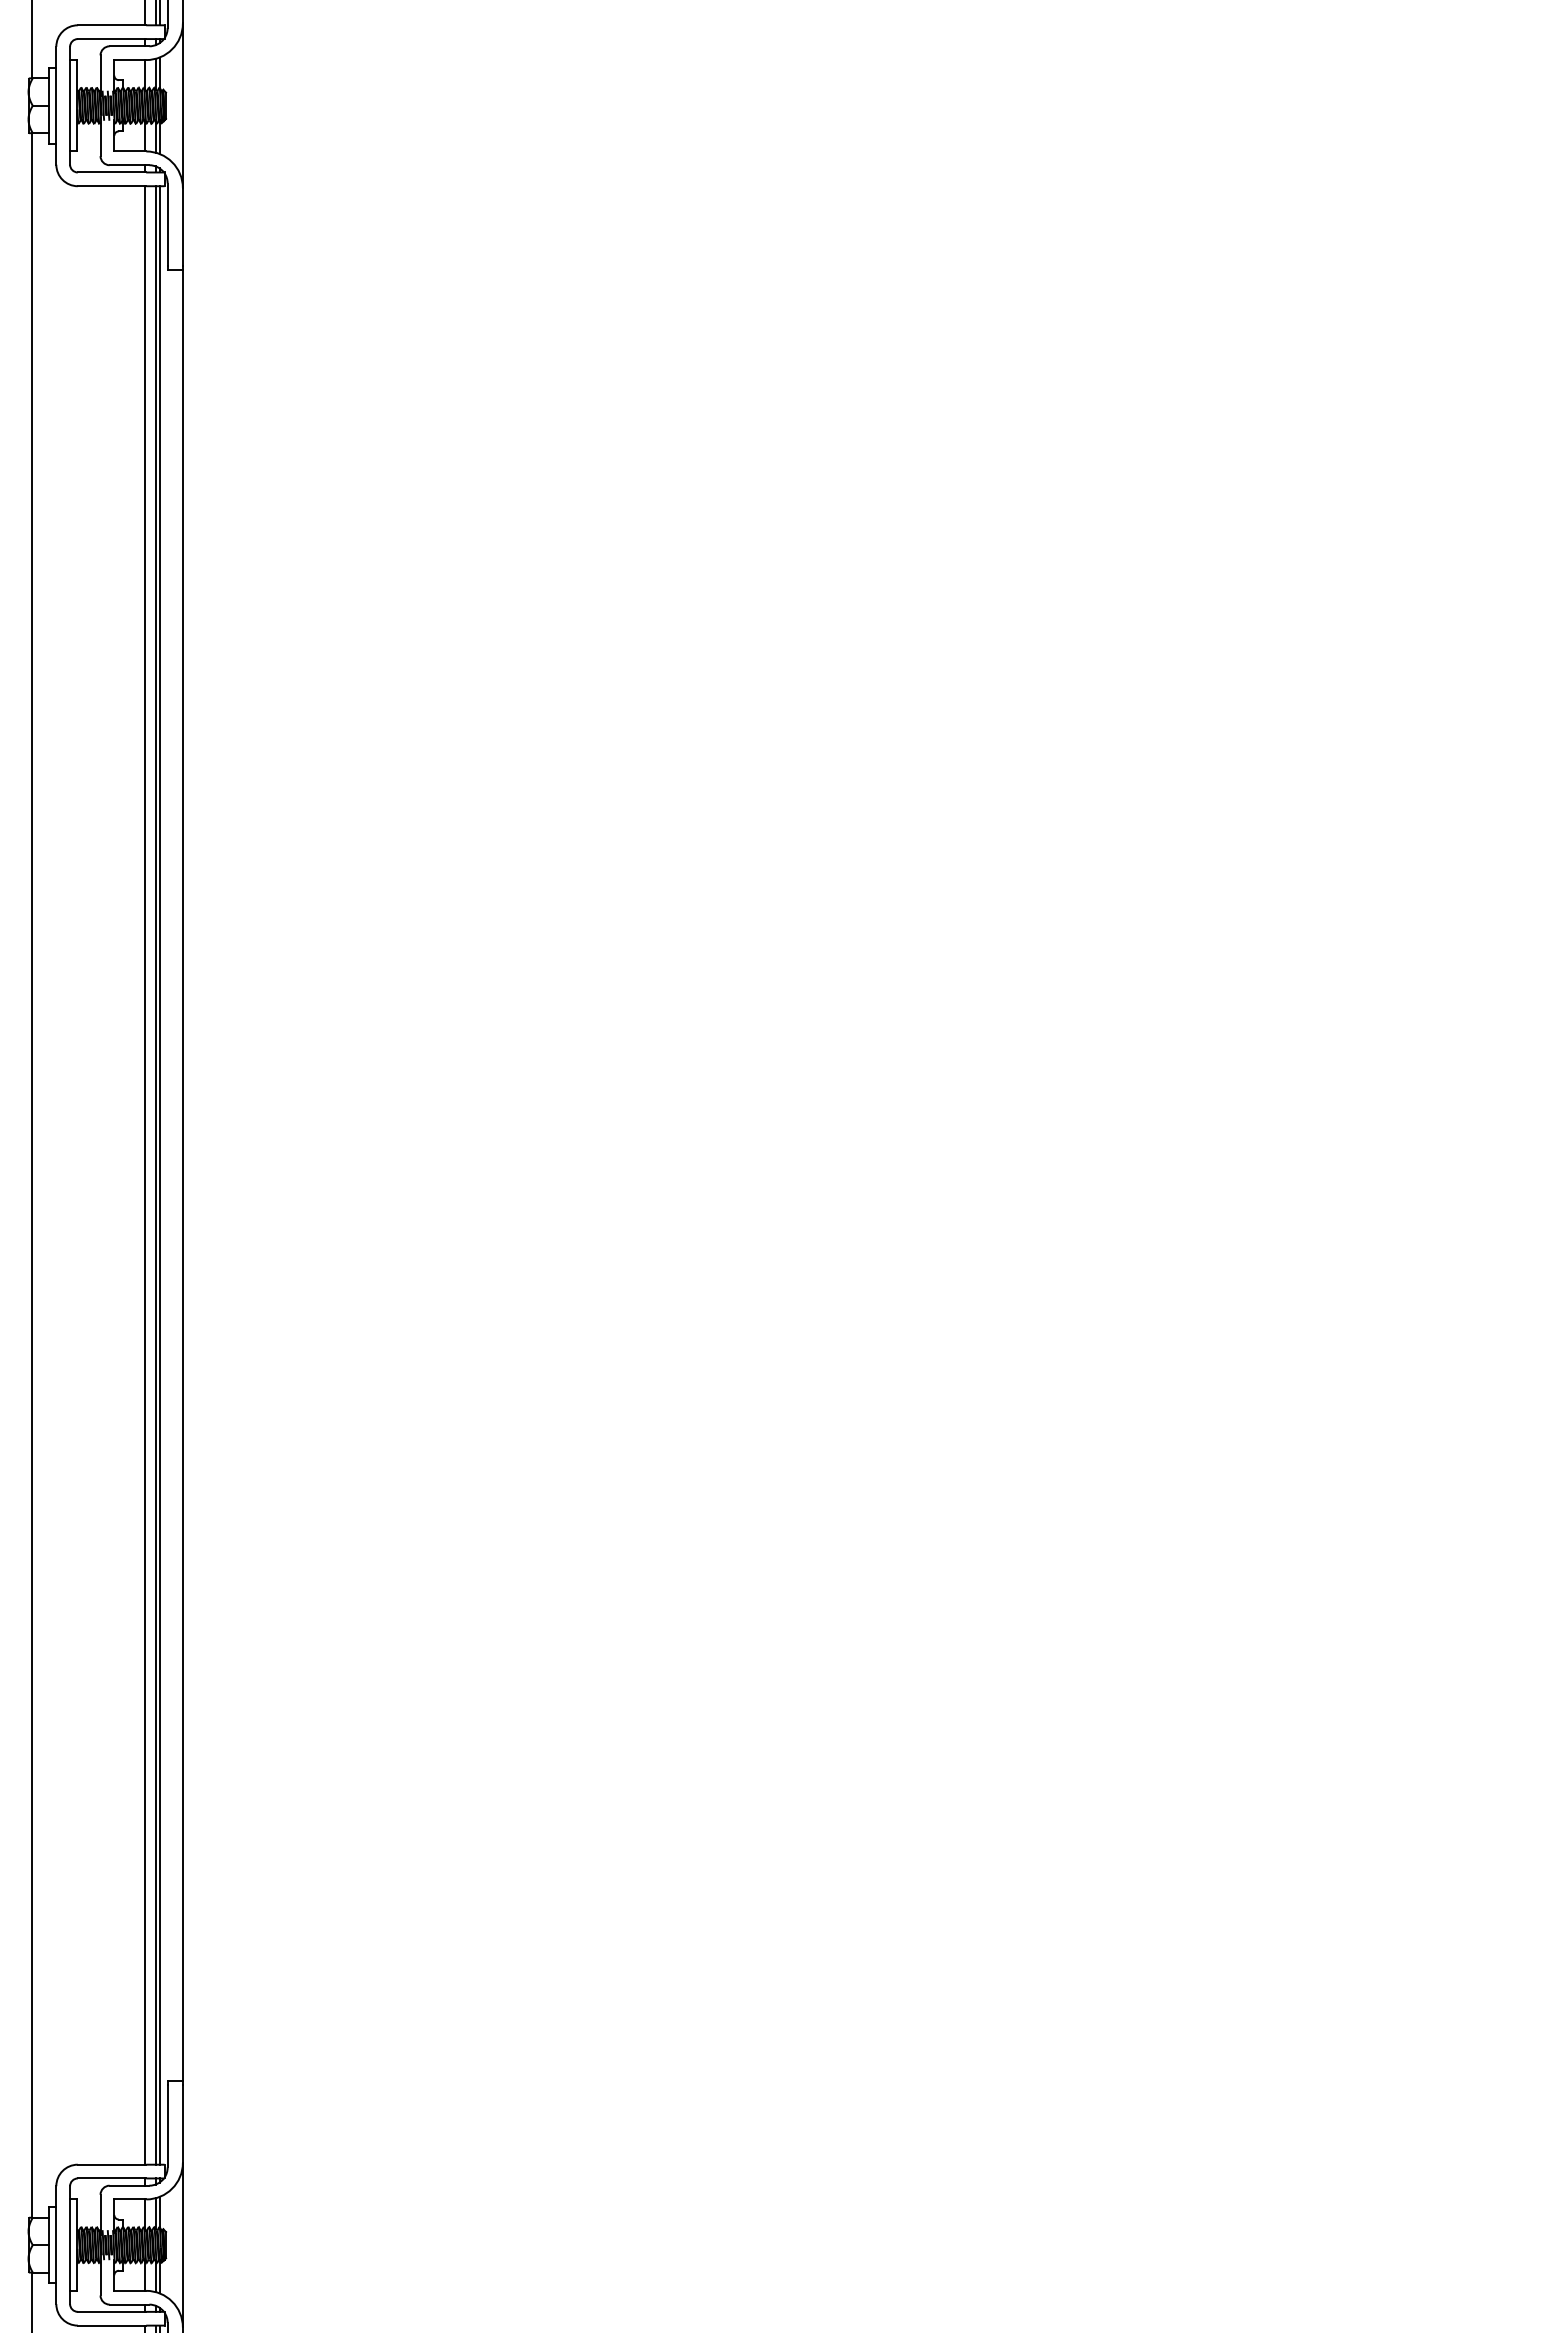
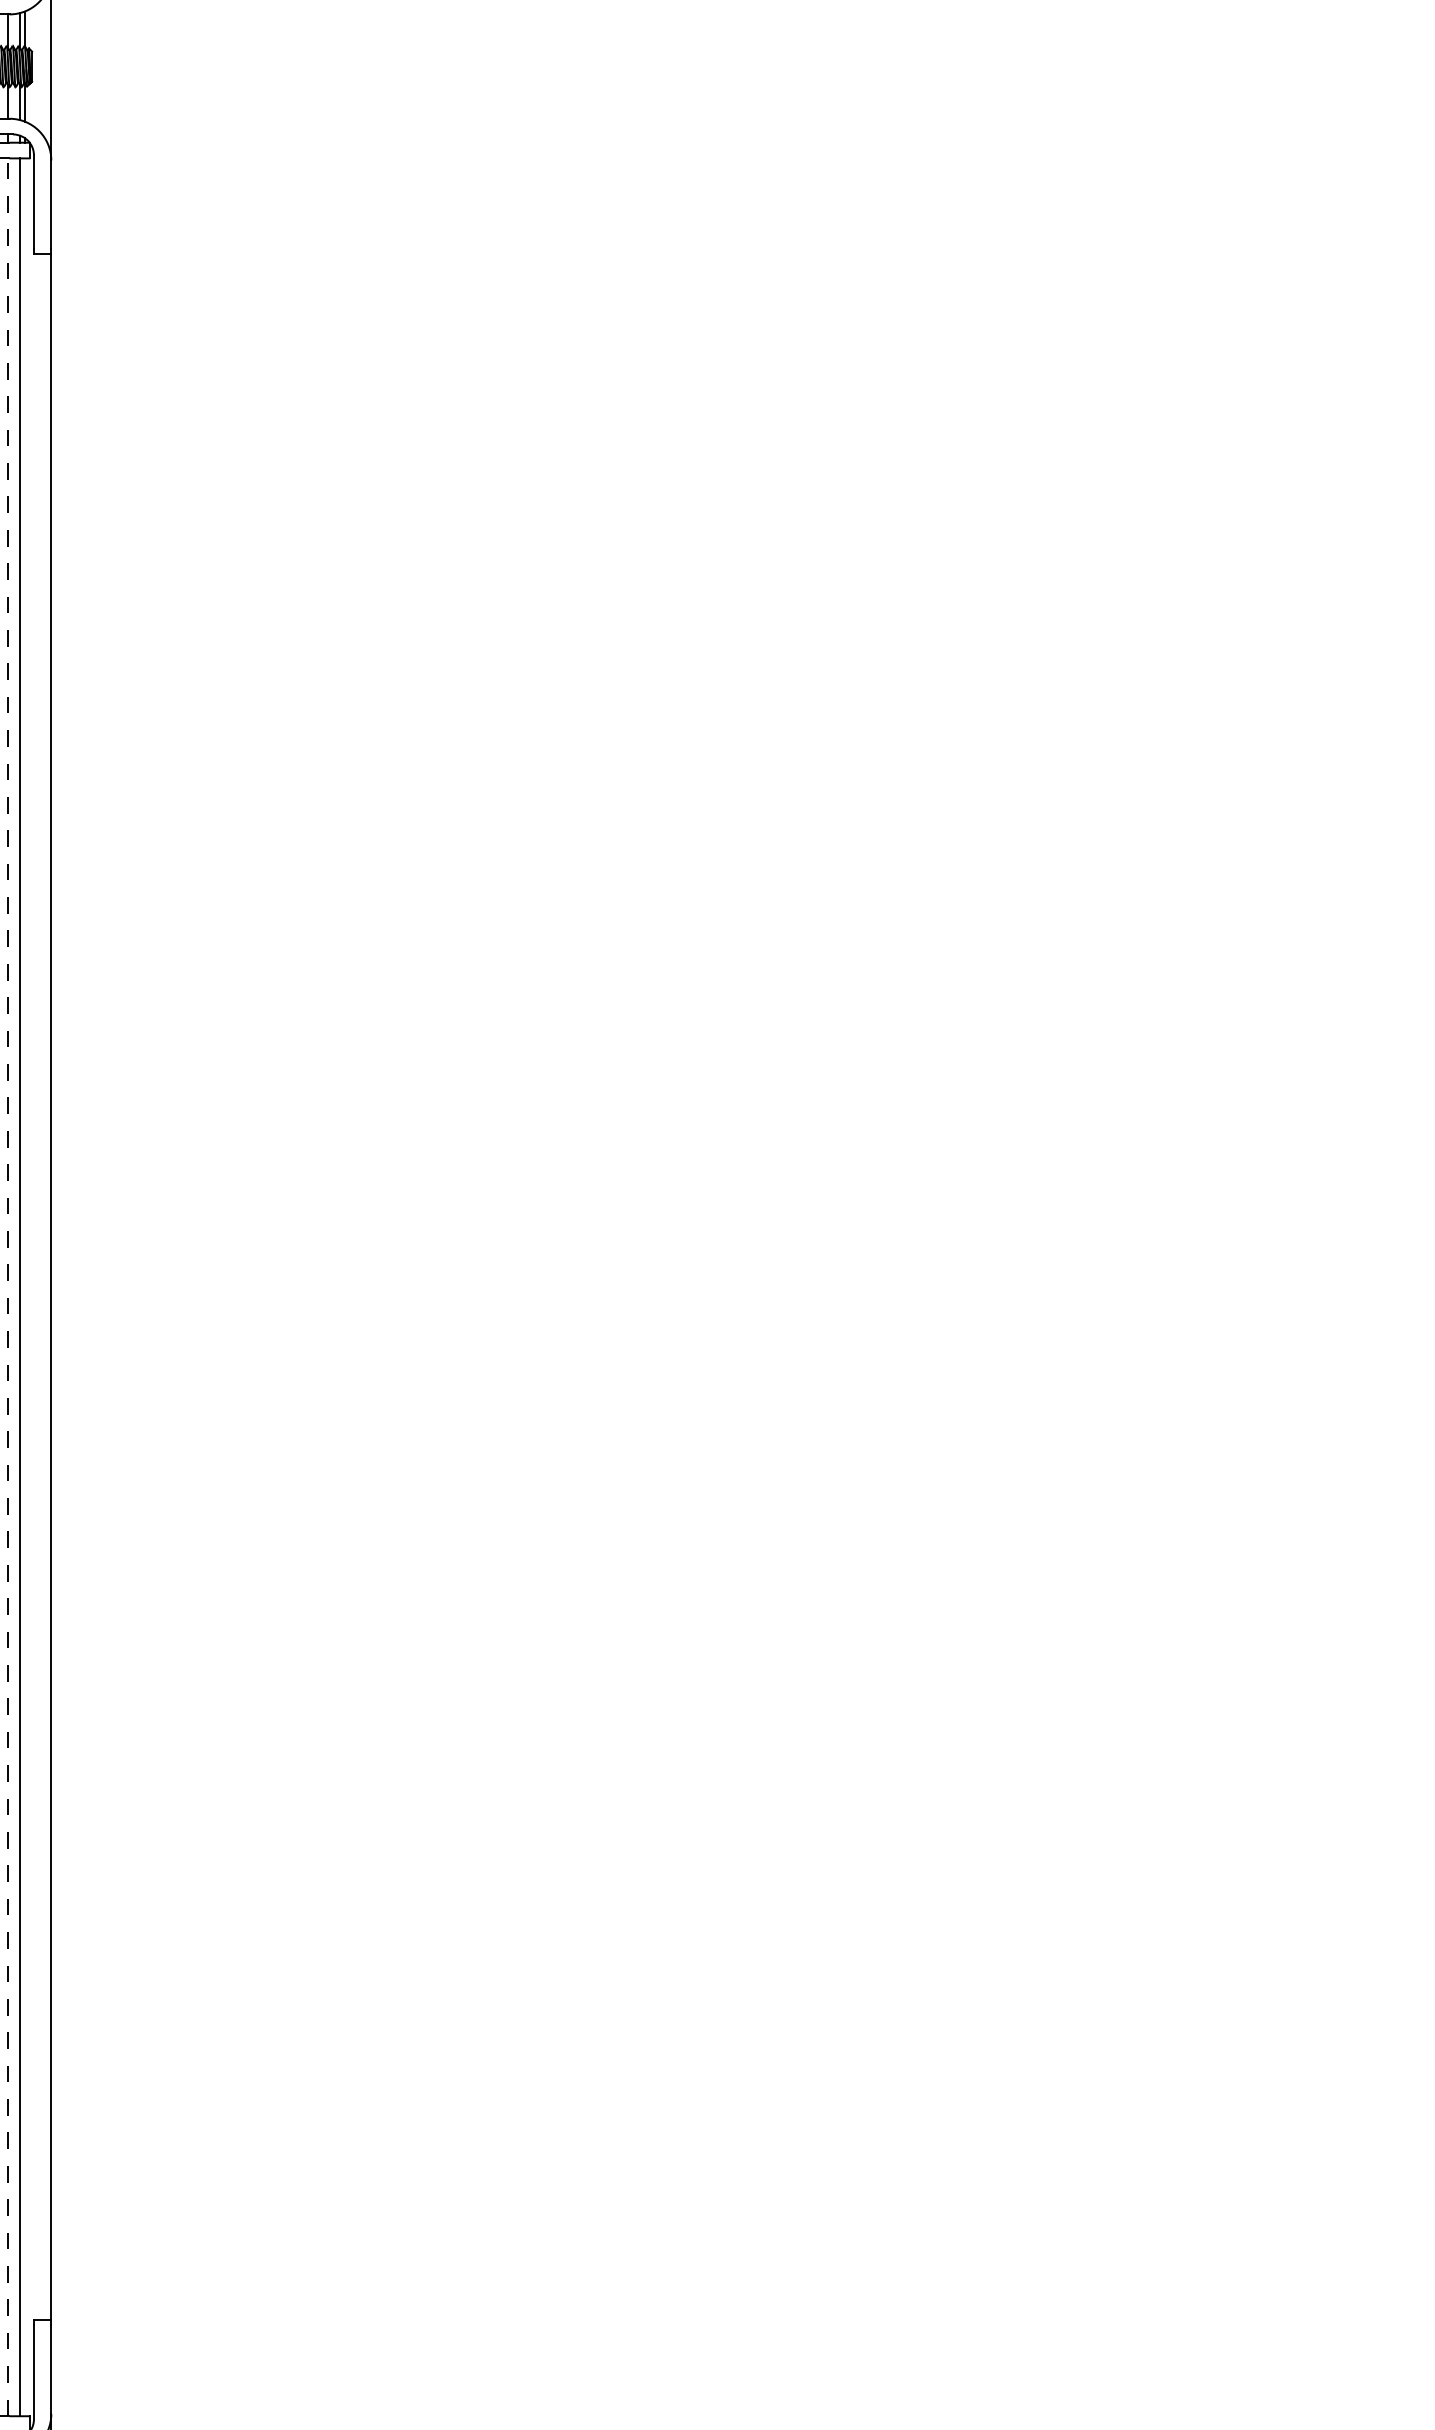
line: (144, 1174) -> (7, 1286), solid -> dashed
line: (159, 1175) -> (24, 1287), removed

